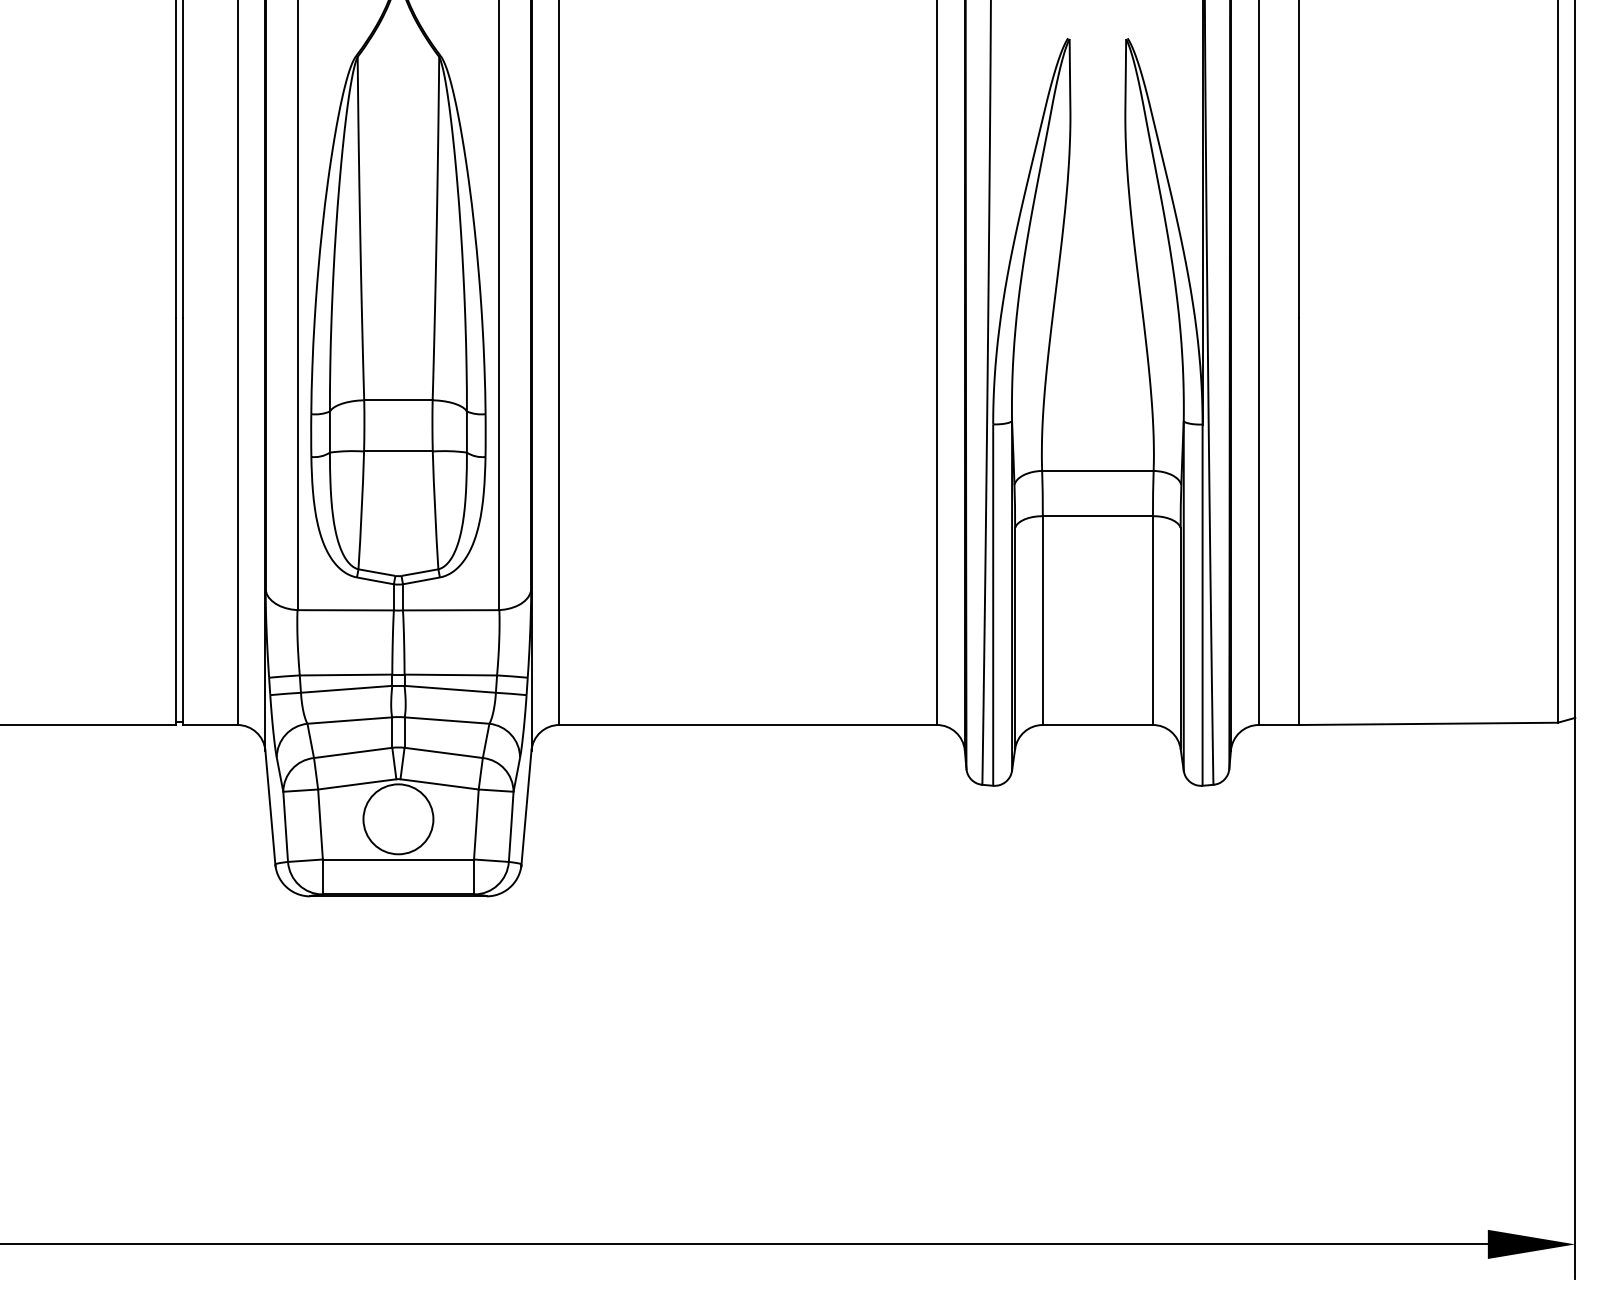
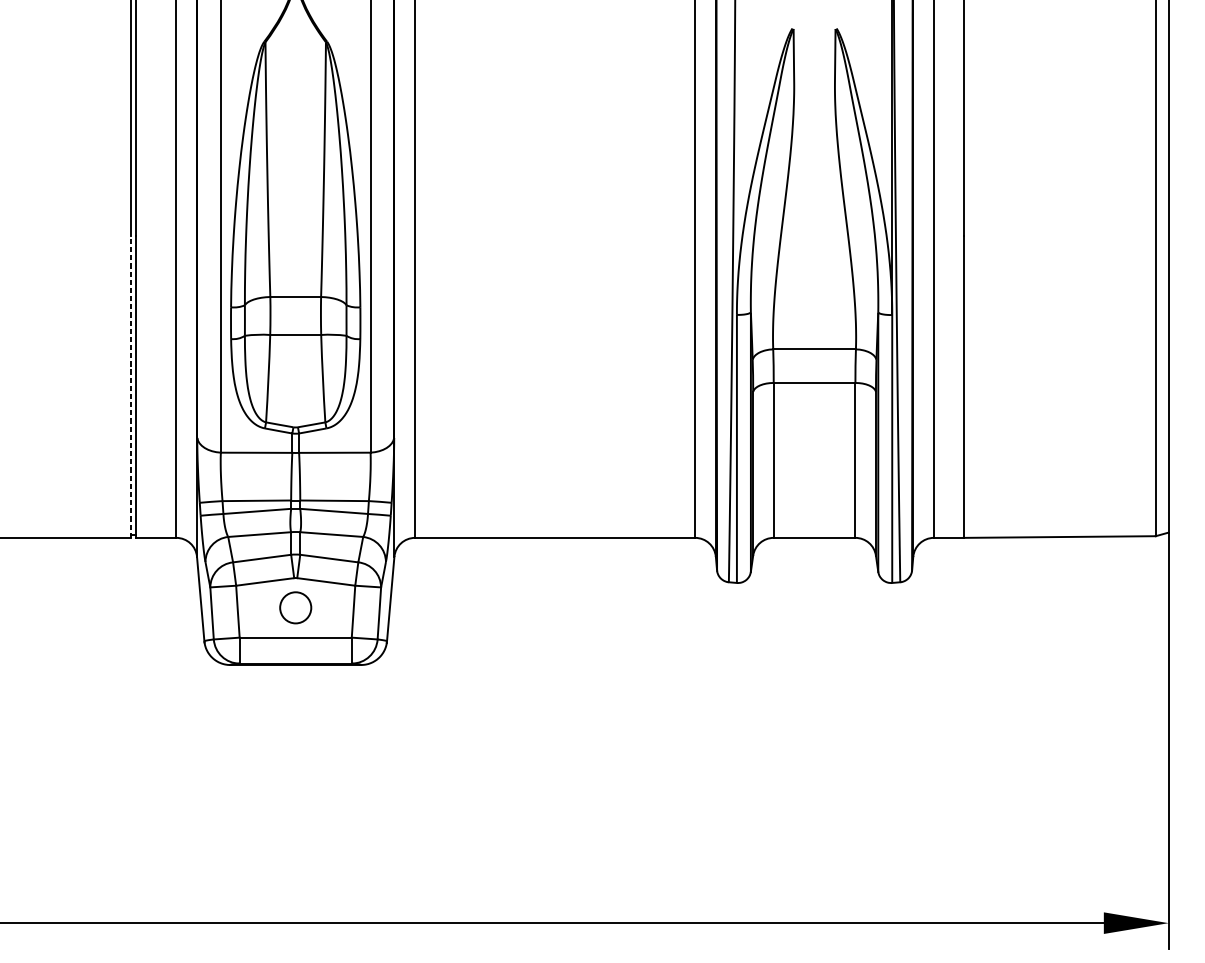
line: (176, 521) -> (131, 386), solid -> dashed
circle: (398, 819) -> (295, 607), size x0.6

